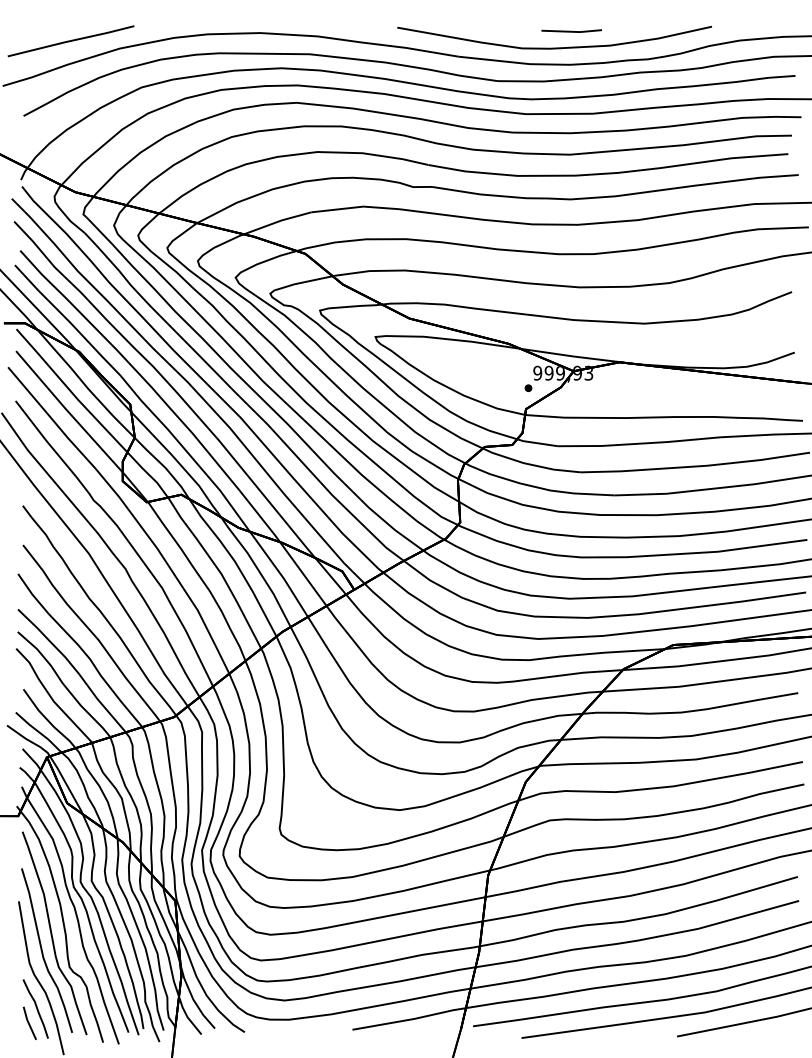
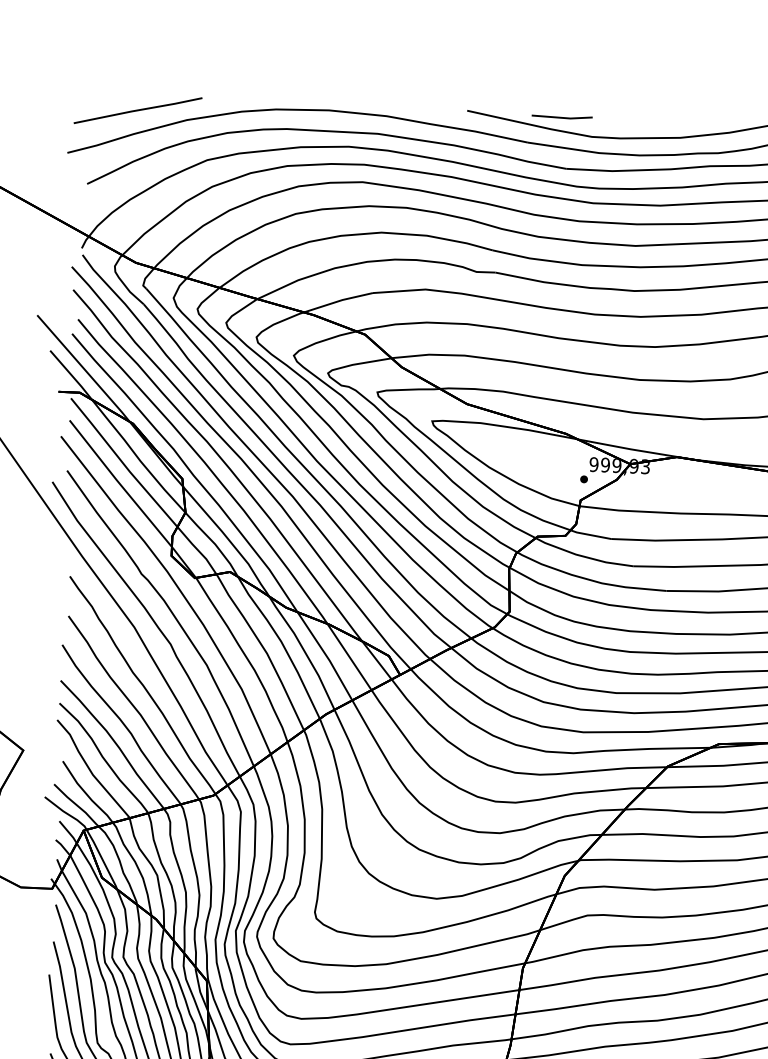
line: (571, 30) -> (561, 116), moved

